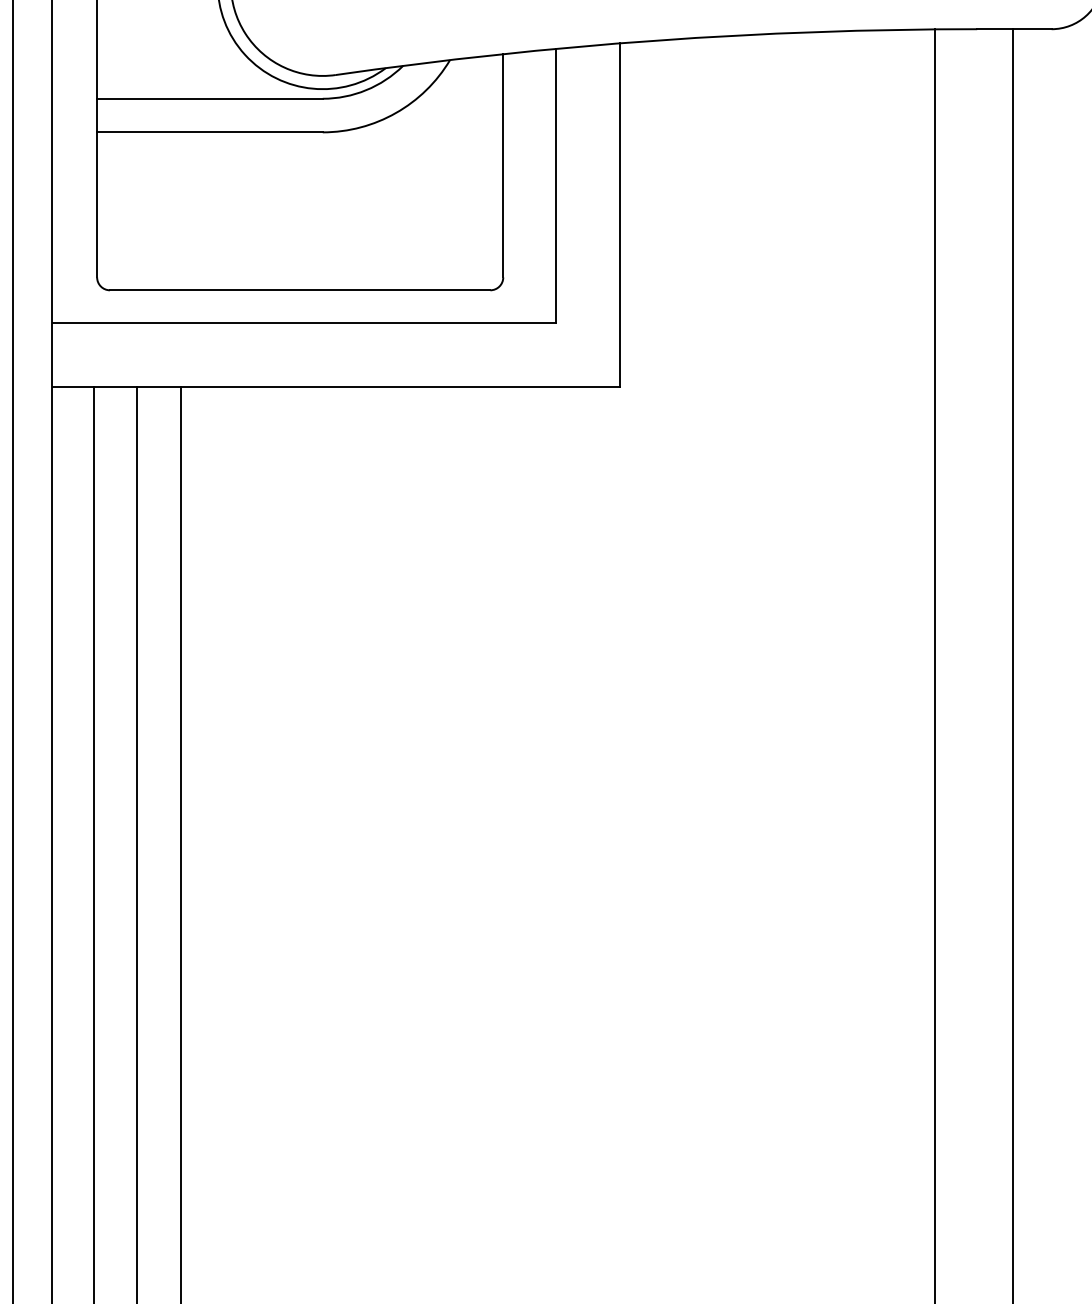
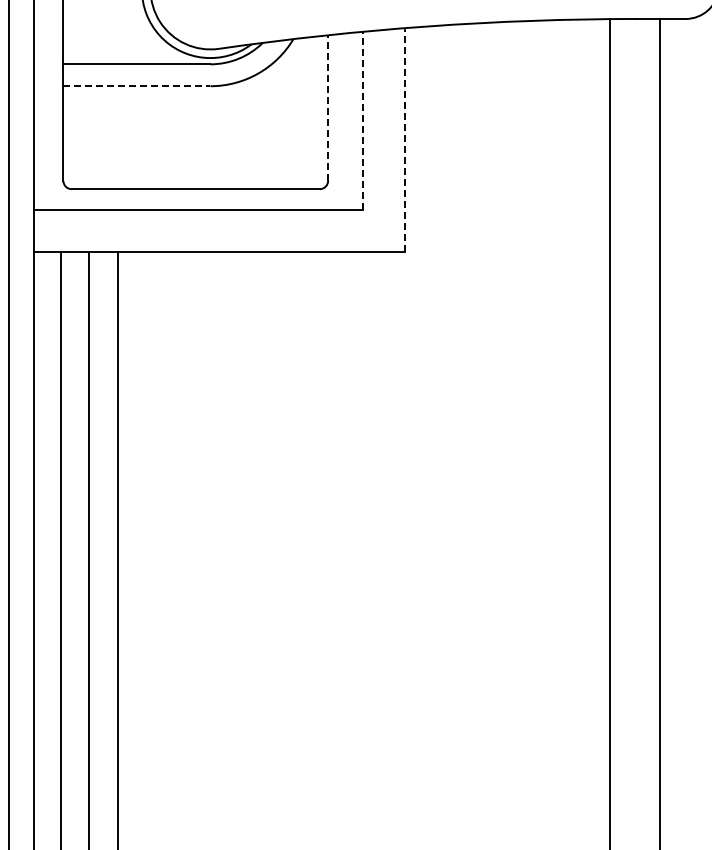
line: (209, 132) -> (136, 86), solid -> dashed
line: (503, 166) -> (328, 108), solid -> dashed
line: (555, 184) -> (362, 120), solid -> dashed
line: (620, 214) -> (404, 139), solid -> dashed

